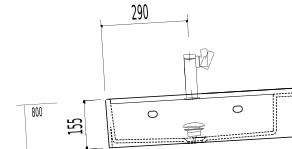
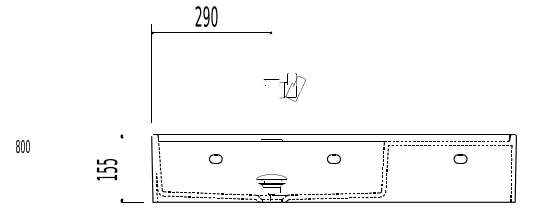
text: (36, 111) -> (22, 146), moved

